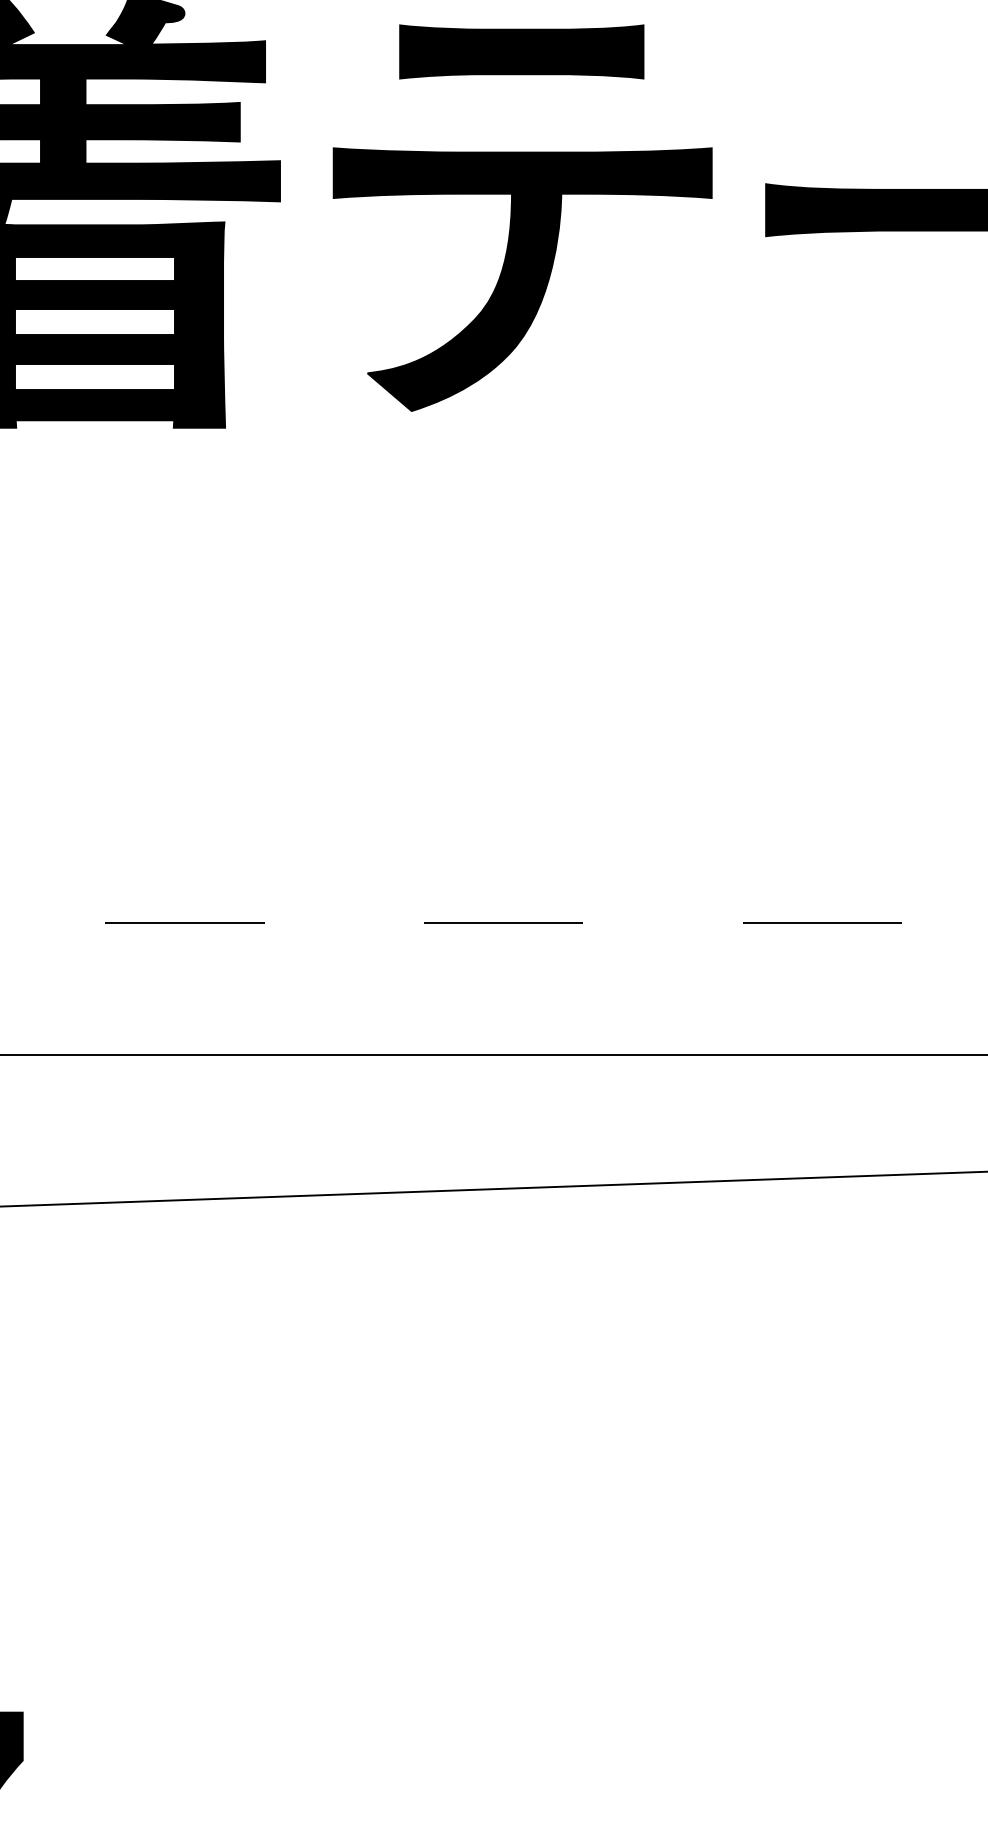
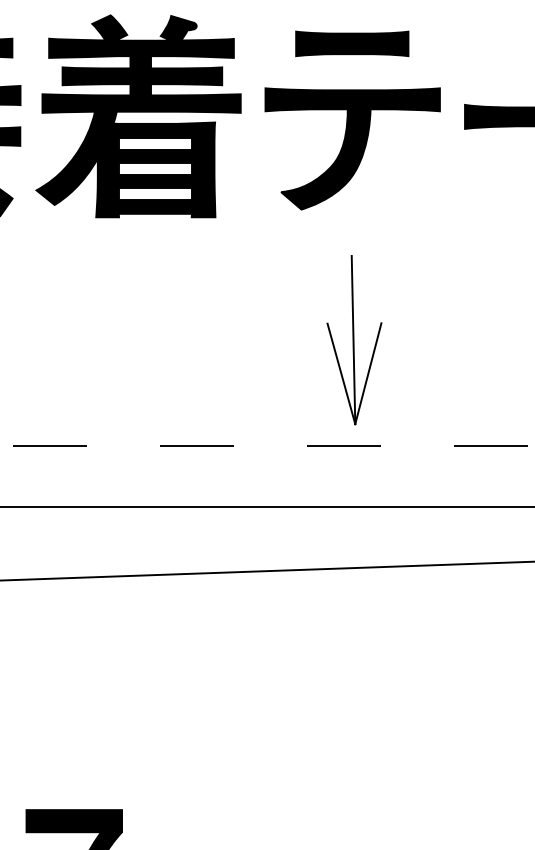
part: (526, 694) -> (354, 340), added

